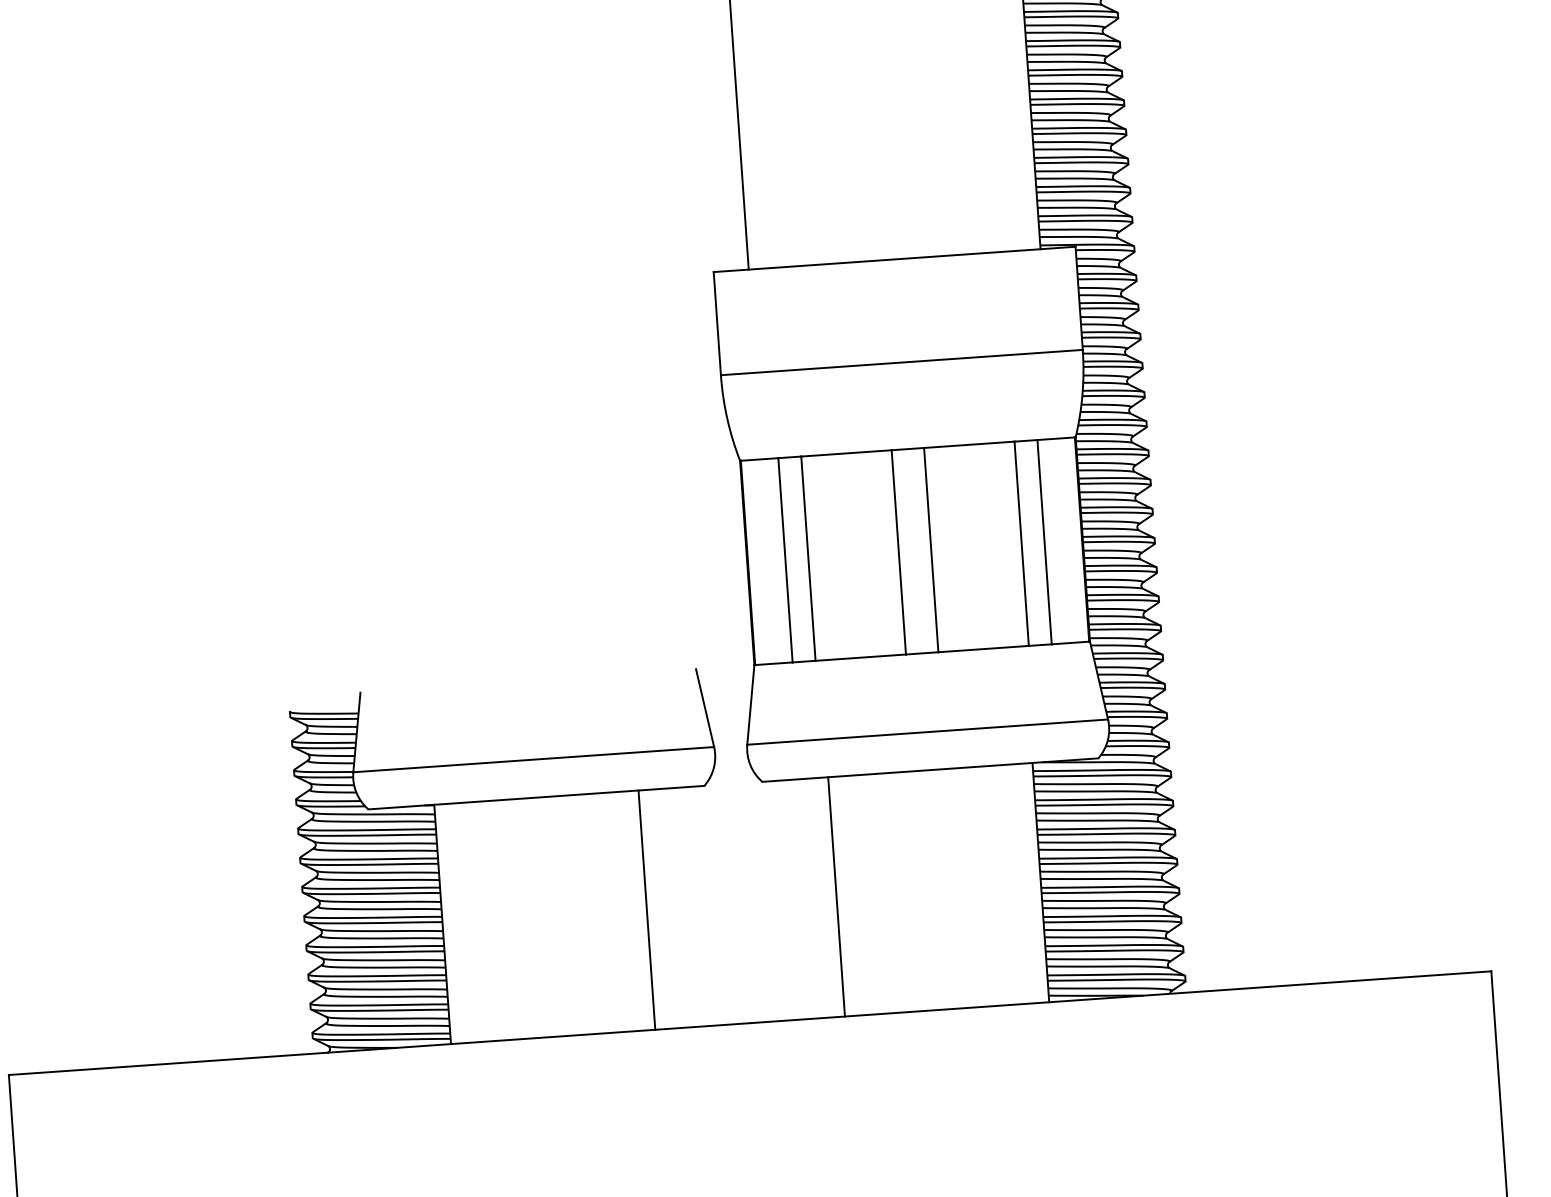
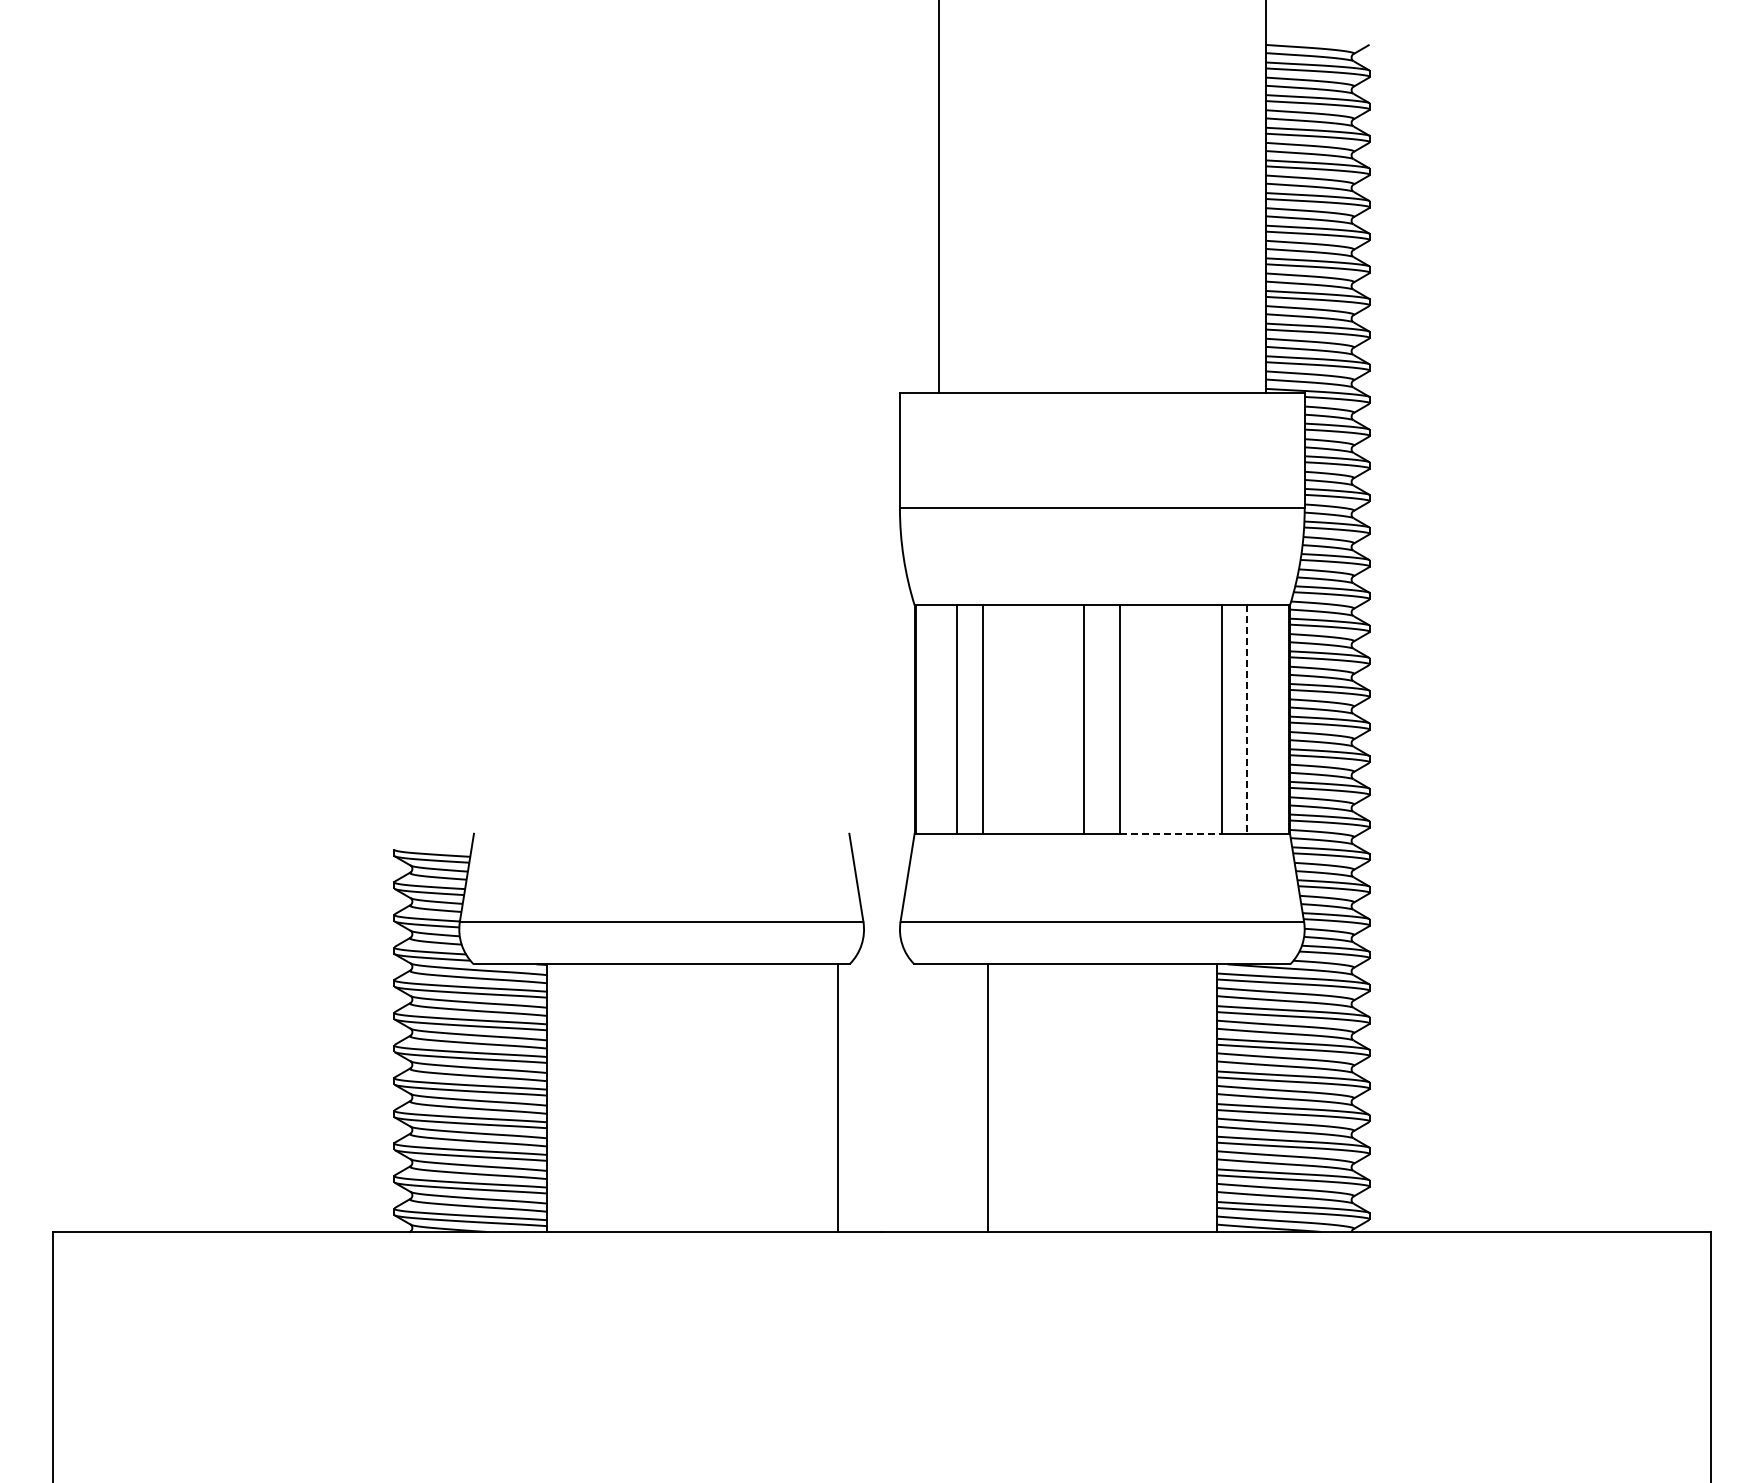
line: (1044, 543) -> (1247, 720), solid -> dashed
line: (984, 648) -> (1171, 833), solid -> dashed
line: (646, 910) -> (837, 1098), moved

